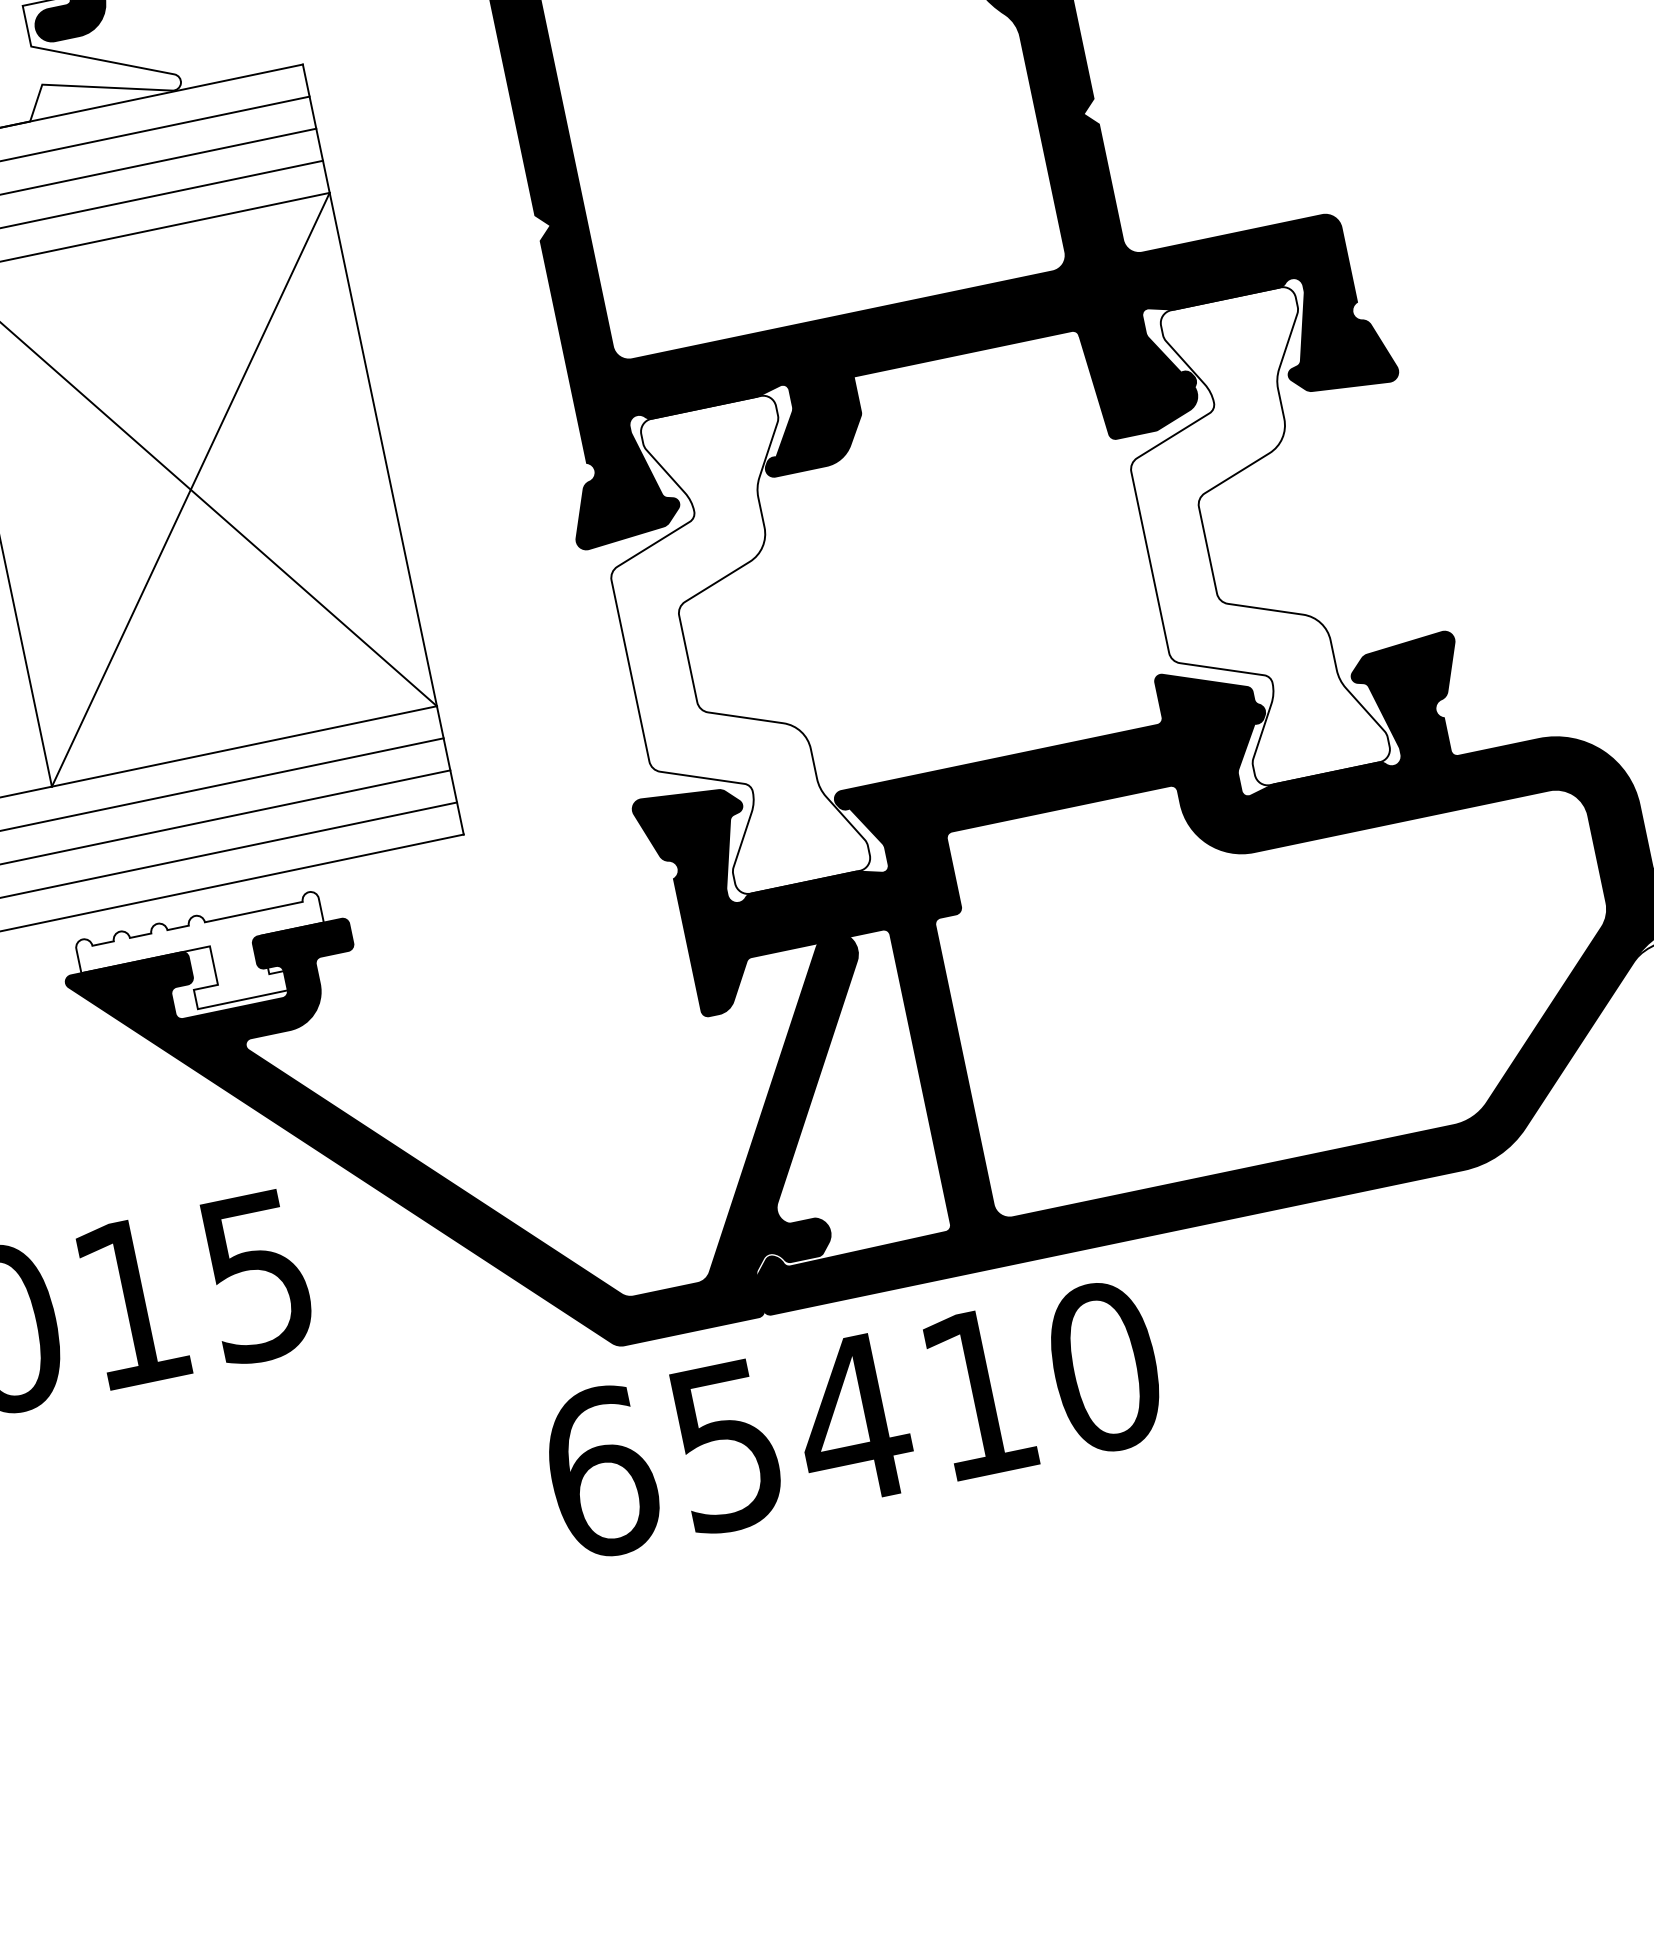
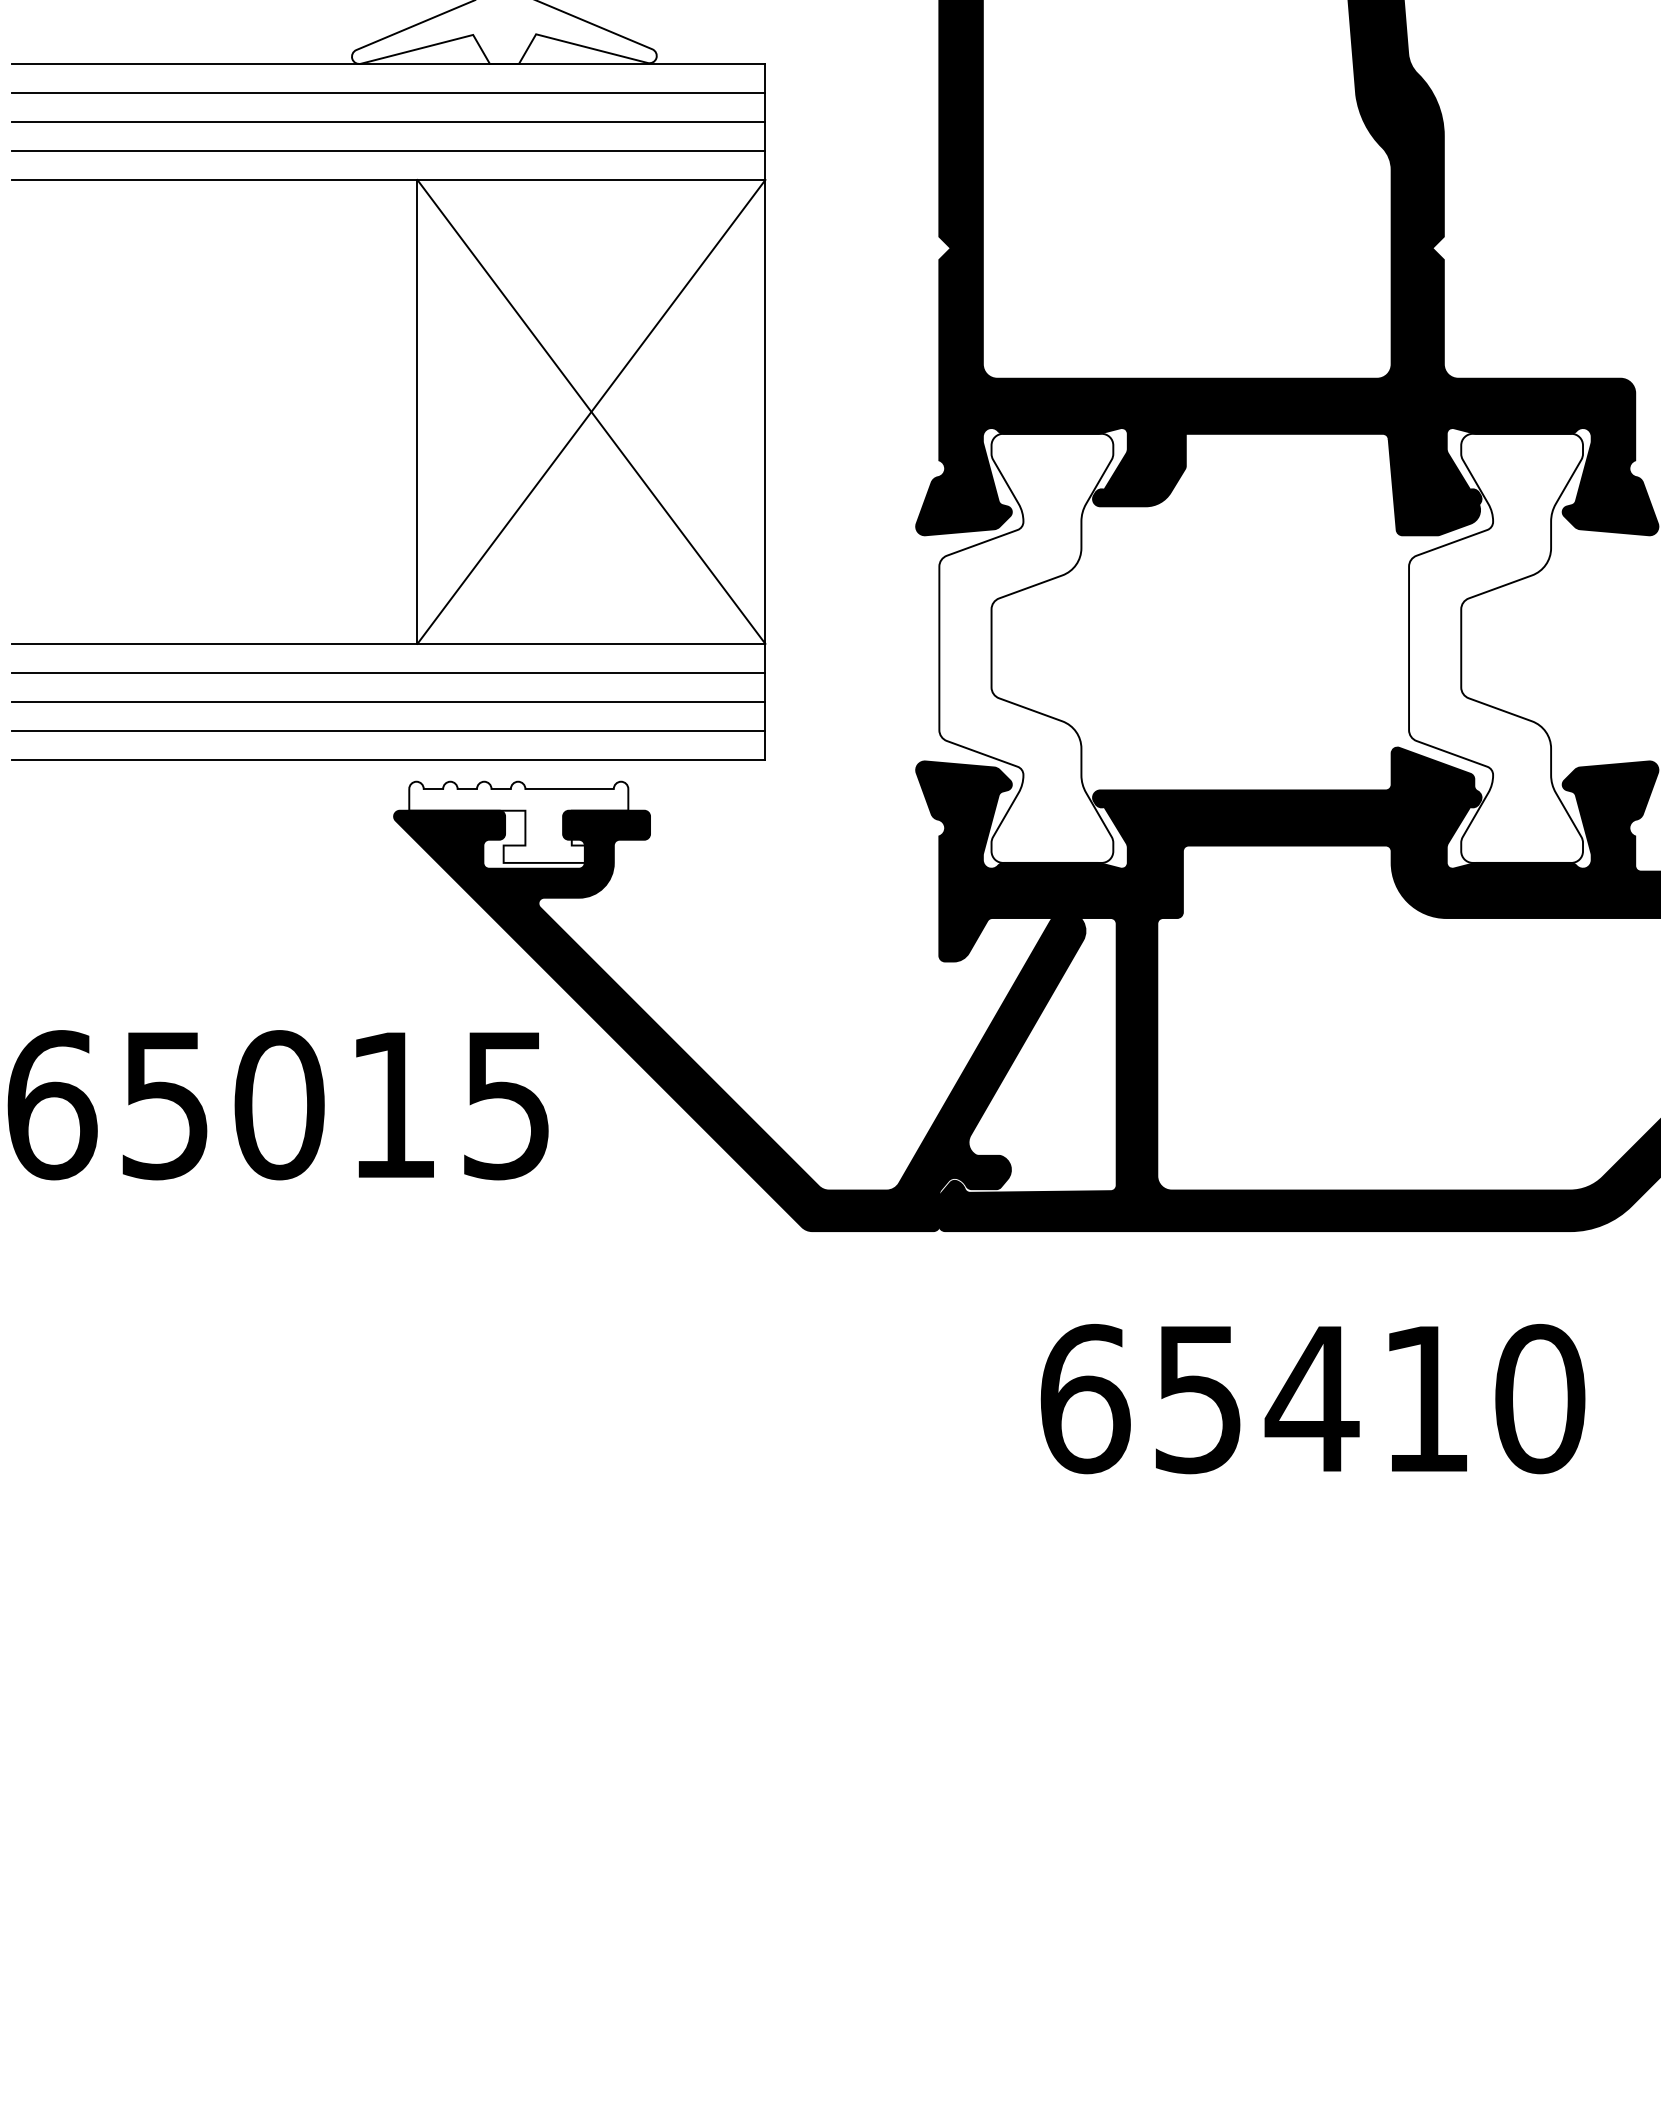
text: (853, 1420) -> (1312, 1399), moved

